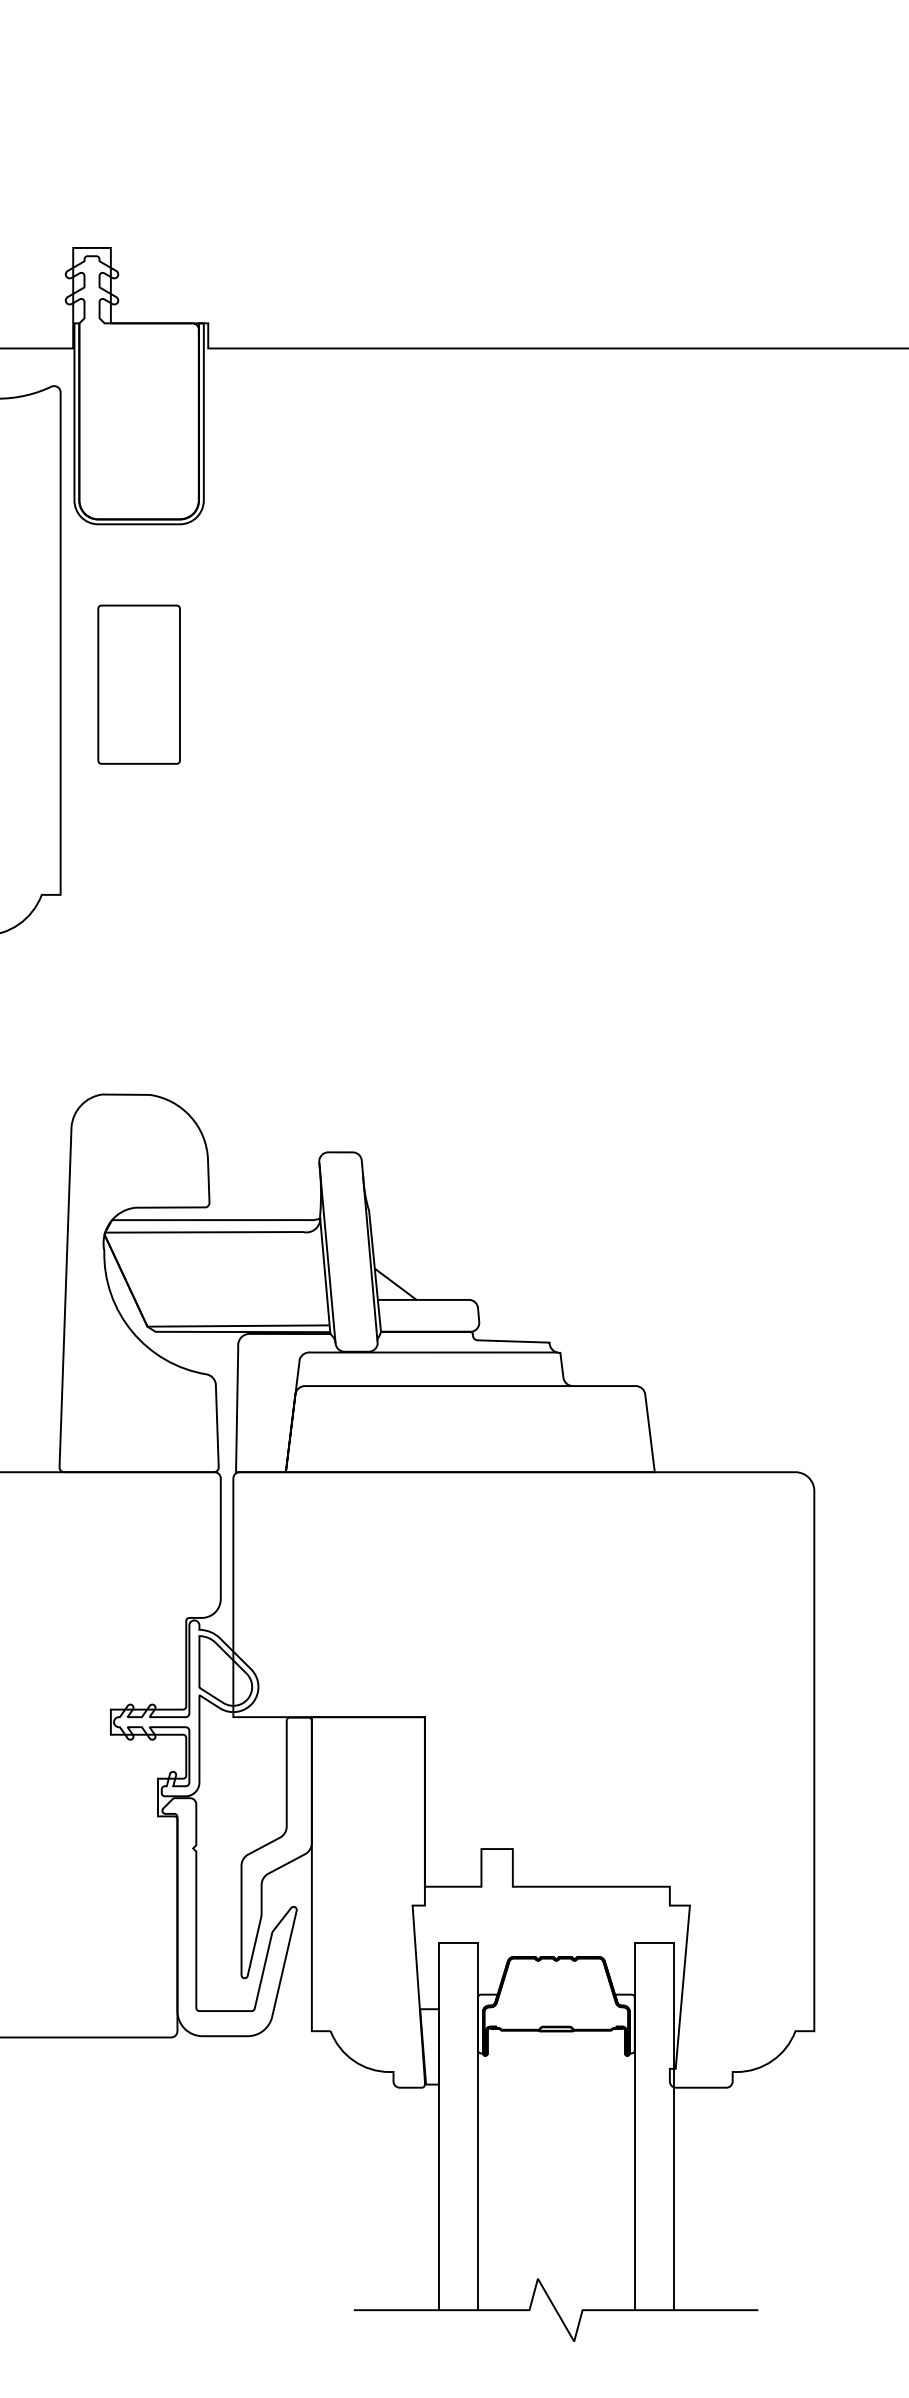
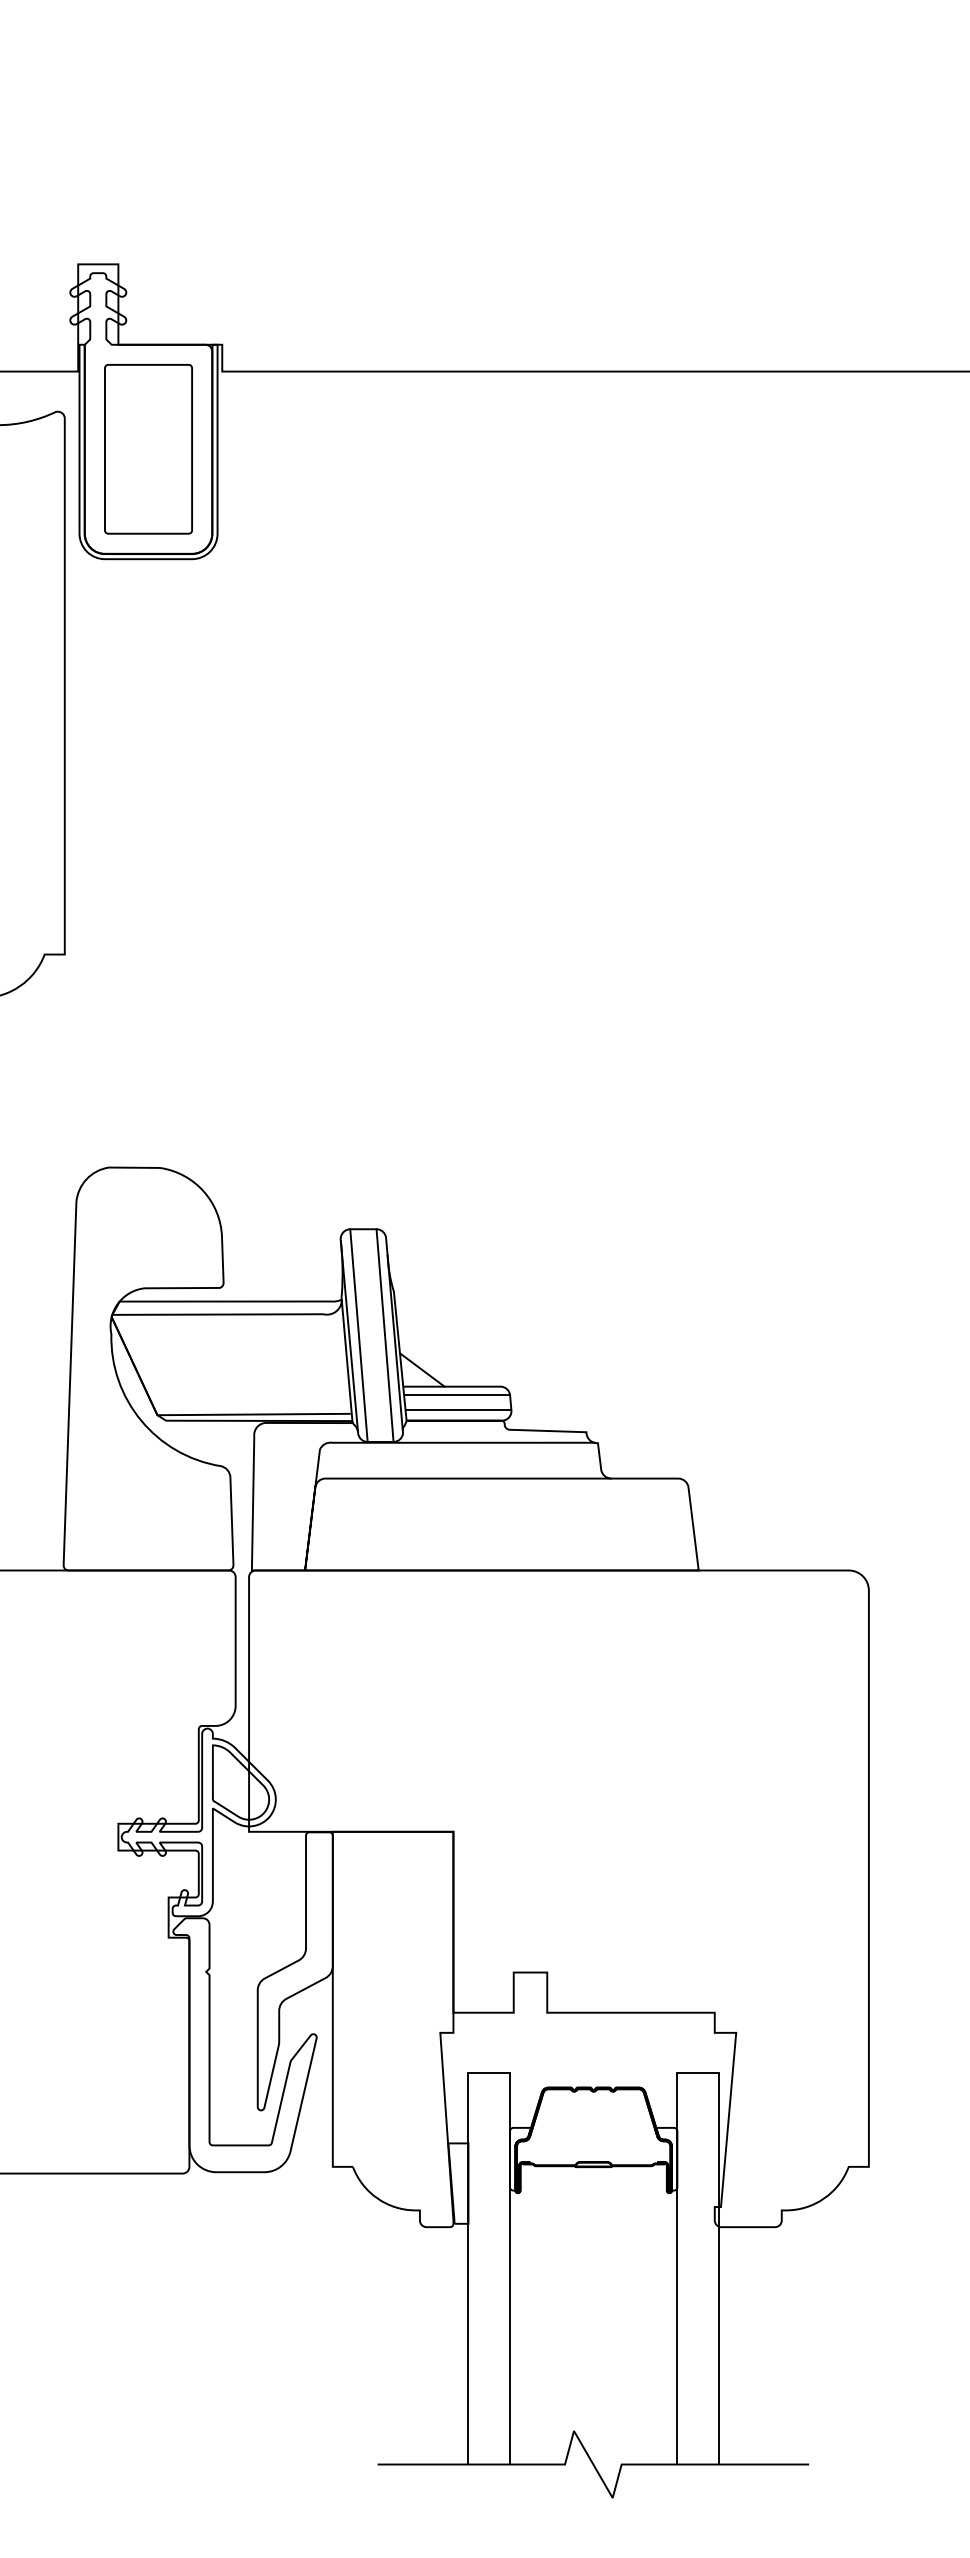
part: (139, 684) -> (148, 449), moved
line: (335, 1251) -> (358, 1335), added
line: (360, 1251) -> (384, 1335), added
line: (428, 1308) -> (457, 1395), added
line: (429, 1322) -> (458, 1410), added

